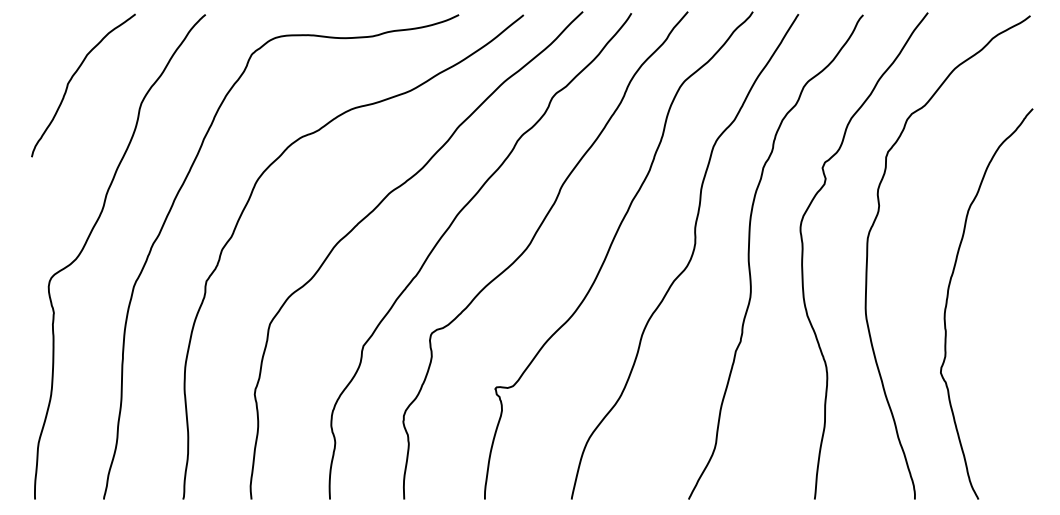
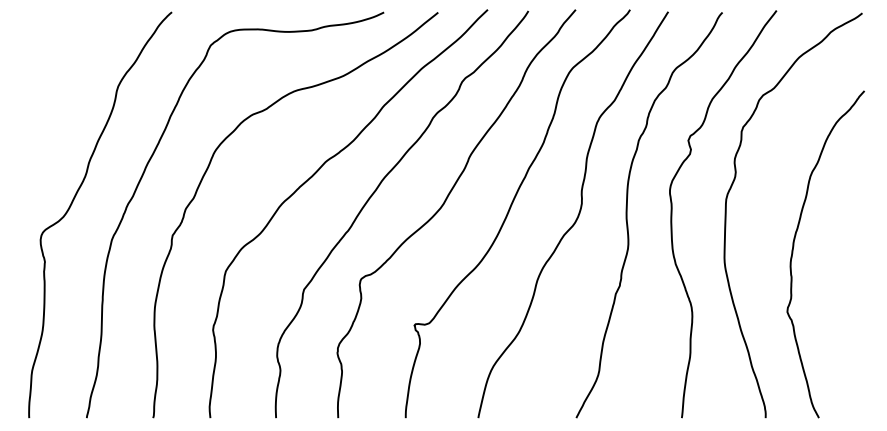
curve: (72, 79) -> (60, 66), removed

